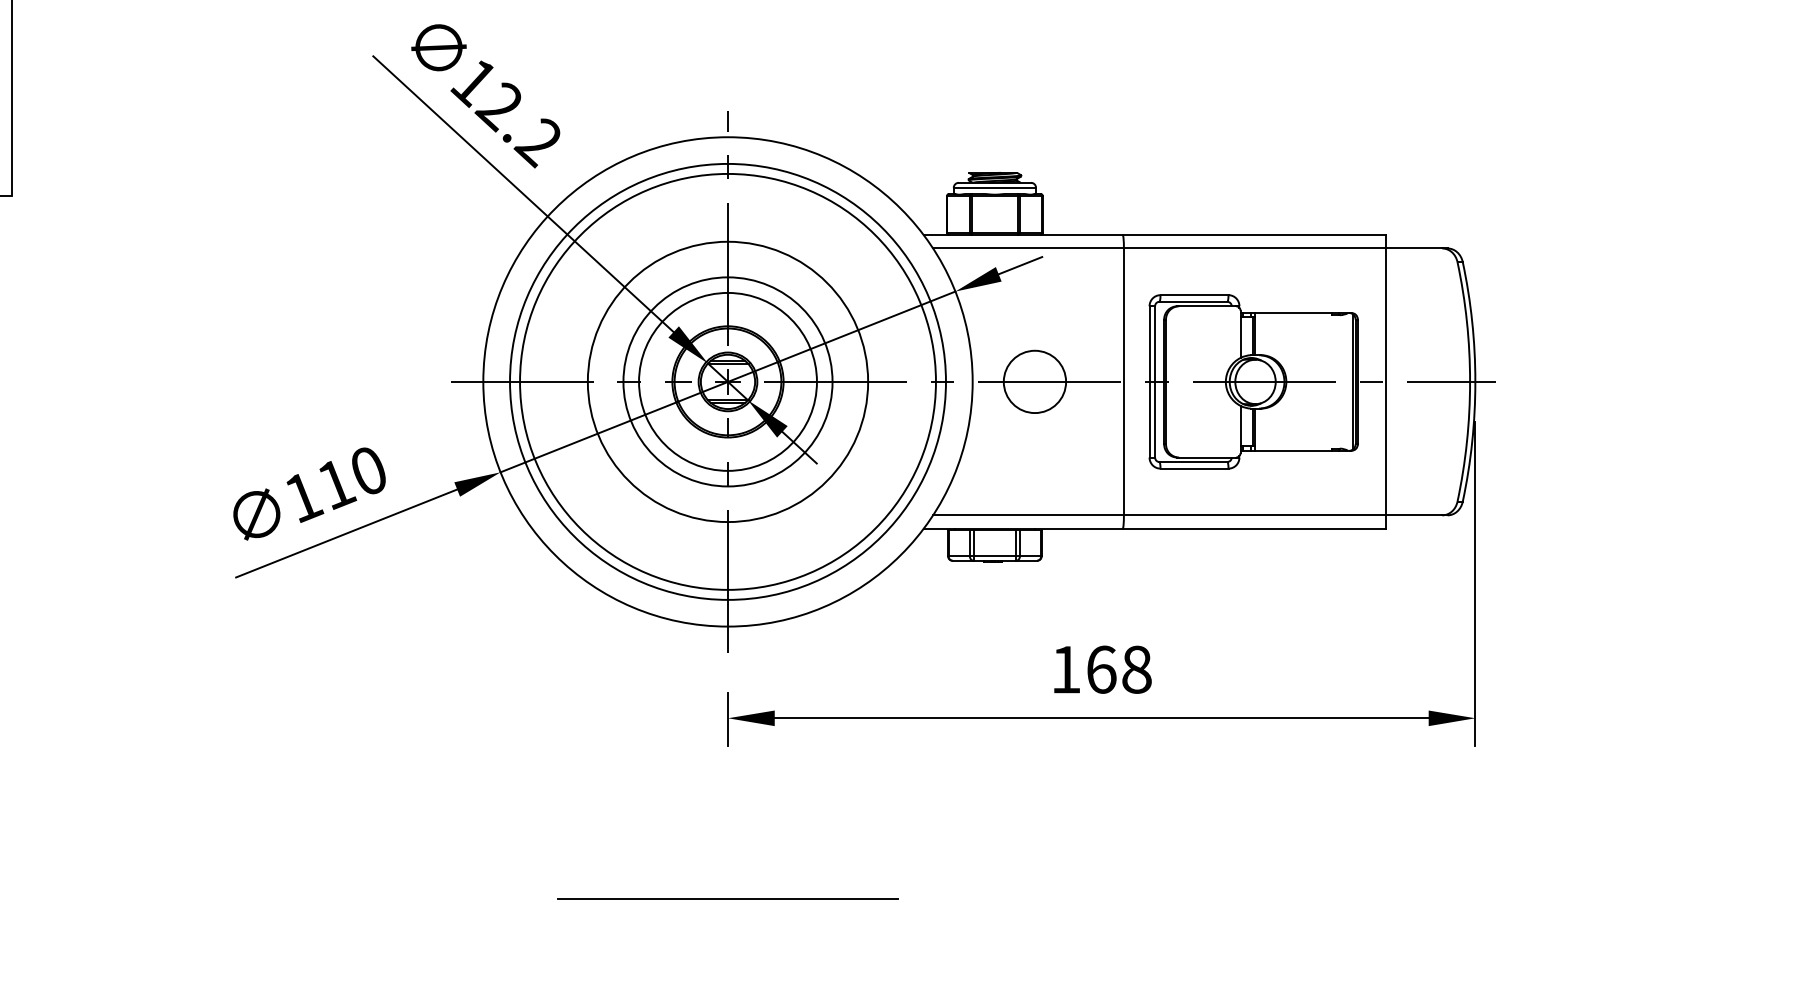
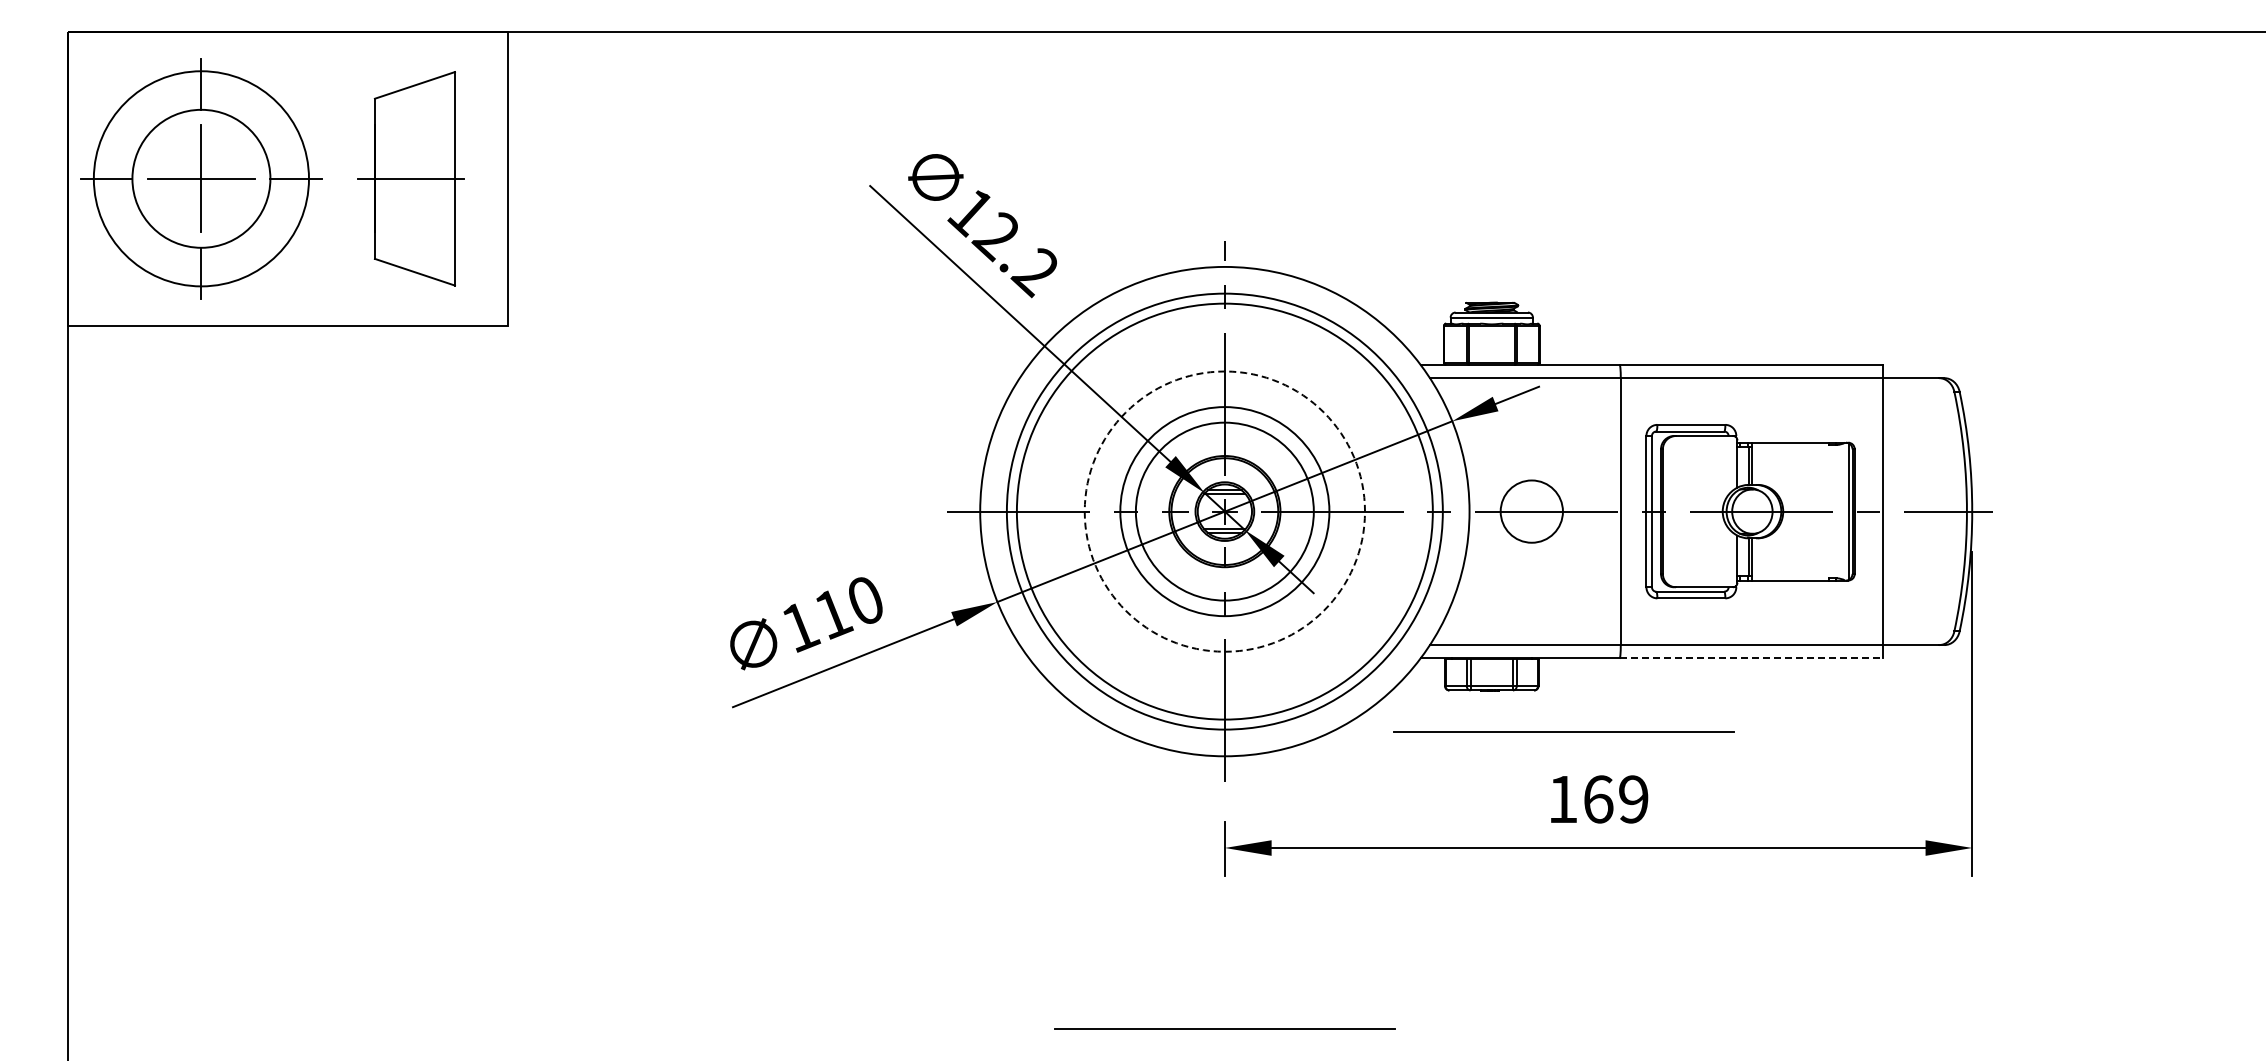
circle: (727, 381) -> (1224, 511), solid -> dashed
line: (1254, 528) -> (1751, 658), solid -> dashed
line: (1066, 601) -> (1563, 731), added
text: (1136, 669) -> (1633, 799), 168 -> 169

